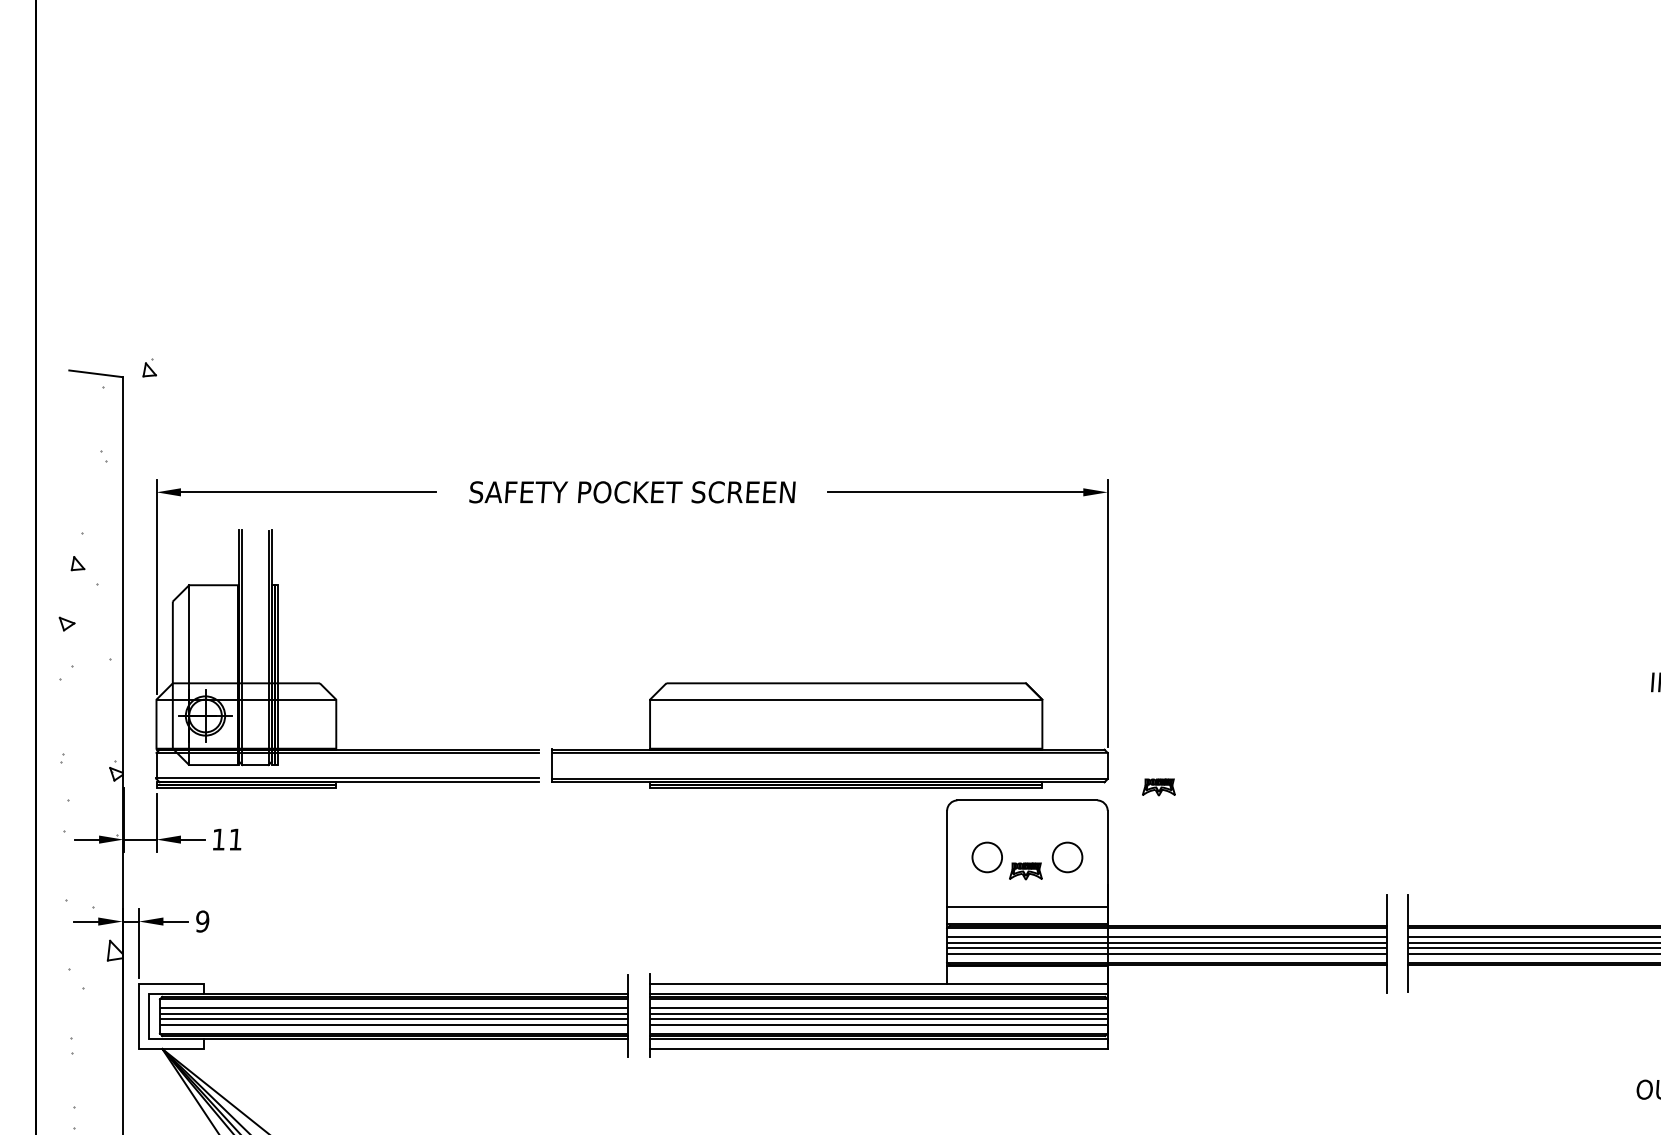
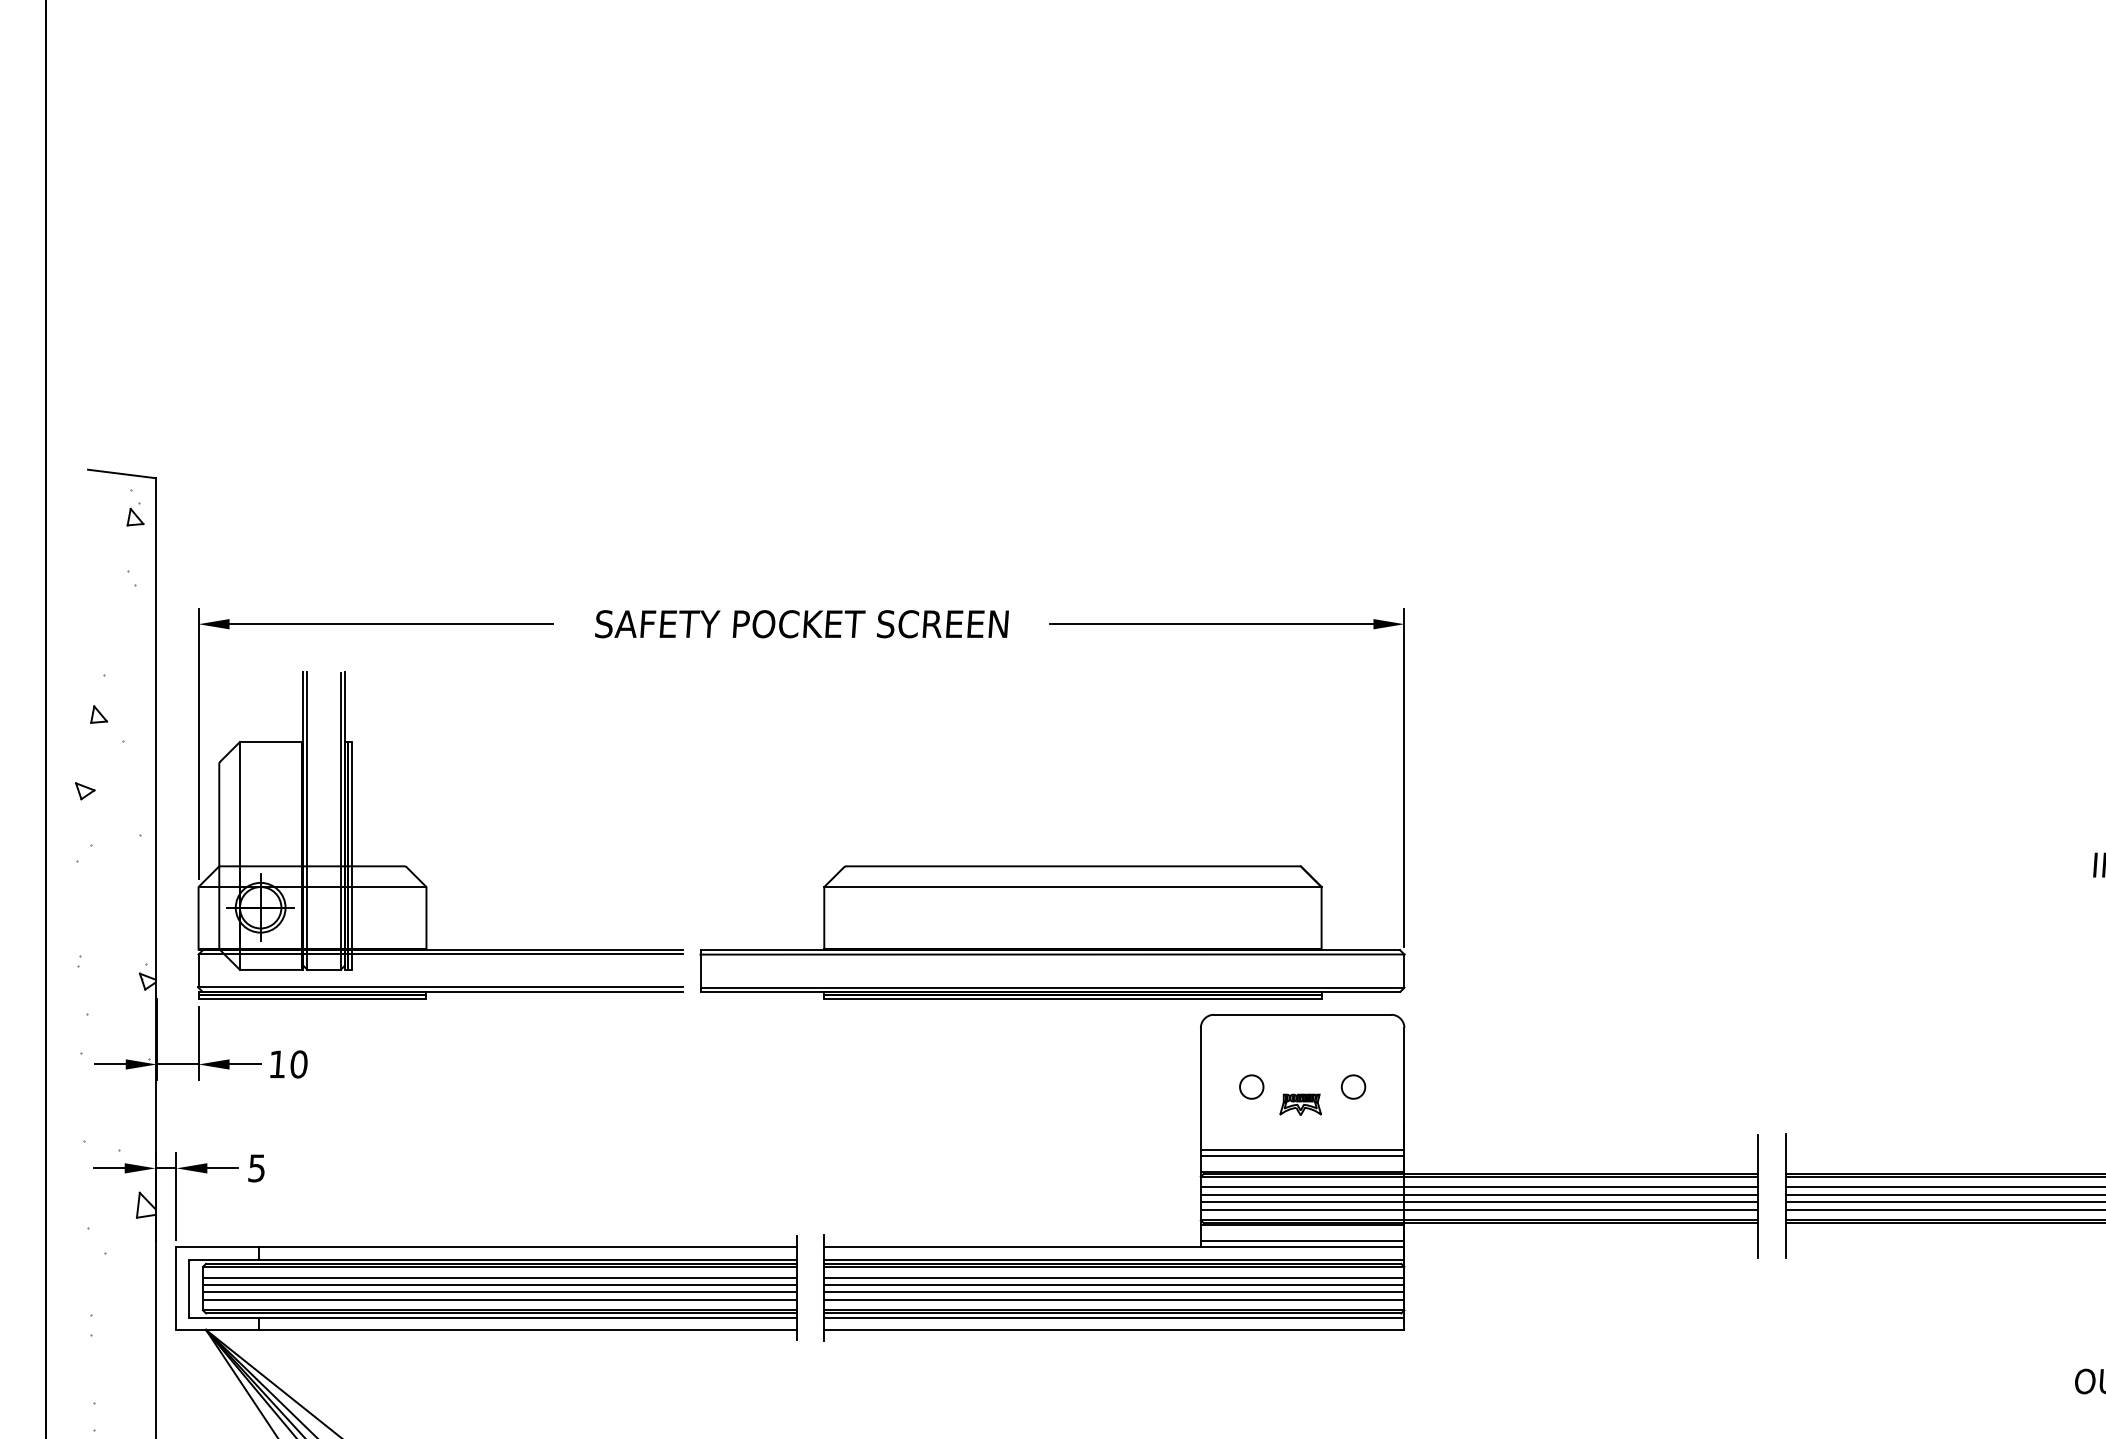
part: (149, 367) -> (135, 514), moved
part: (1158, 787) -> (1468, 998), removed
text: (235, 839) -> (298, 1064), 11 -> 10
circle: (987, 857) -> (1252, 1087), size x0.62
circle: (1067, 857) -> (1353, 1087), size x0.62
line: (1027, 911) -> (1302, 1155), added
text: (202, 921) -> (256, 1168), 9 -> 5
line: (1027, 979) -> (1302, 1241), added
line: (416, 983) -> (528, 1246), added
line: (416, 1049) -> (528, 1330), added

